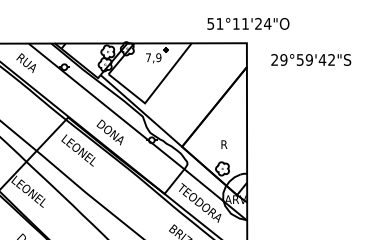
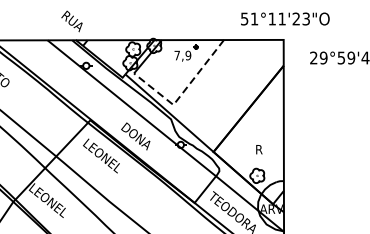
text: (267, 23) -> (305, 18), 51°11'24"O -> 51°11'23"O
text: (25, 62) -> (71, 20), moved
line: (153, 92) -> (182, 93), solid -> dashed

